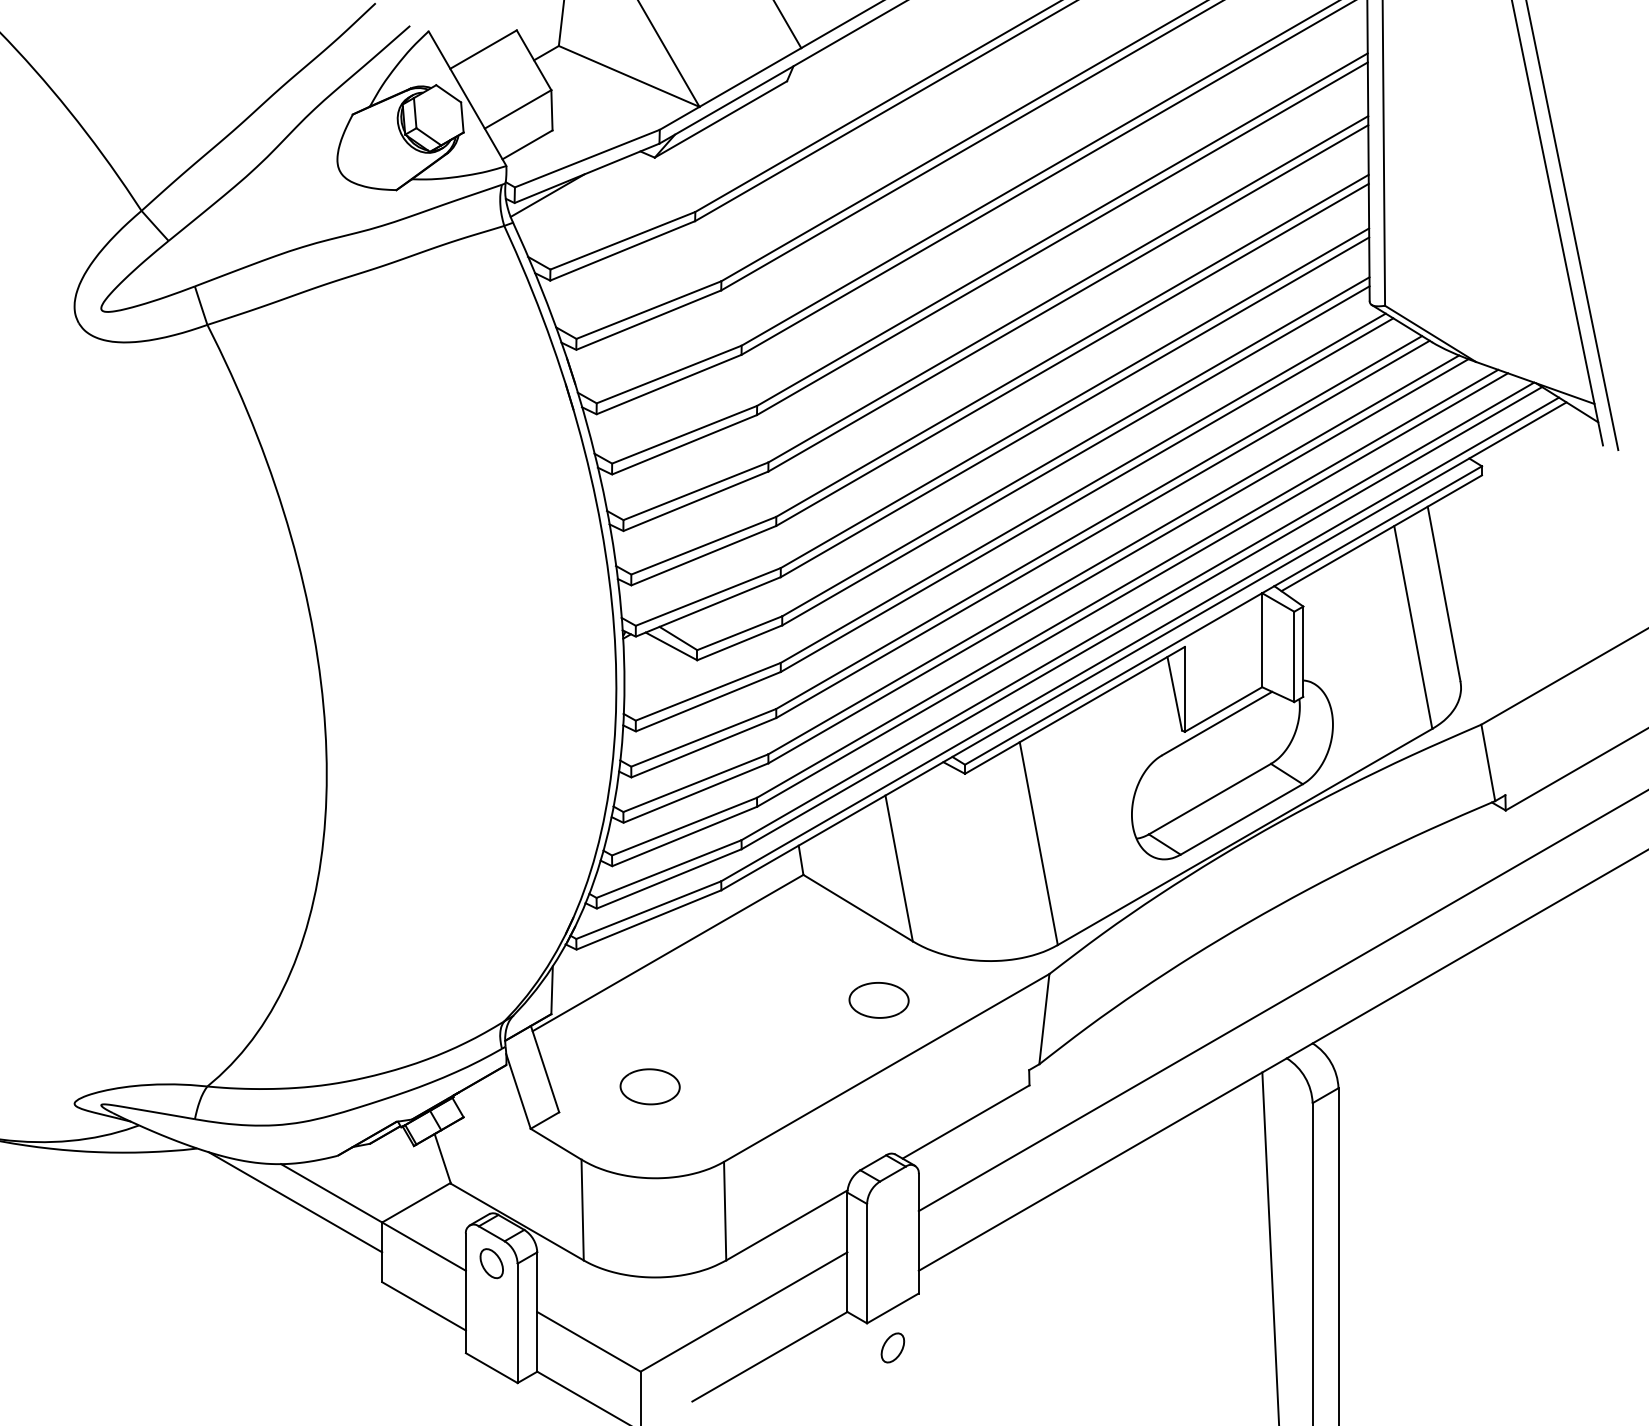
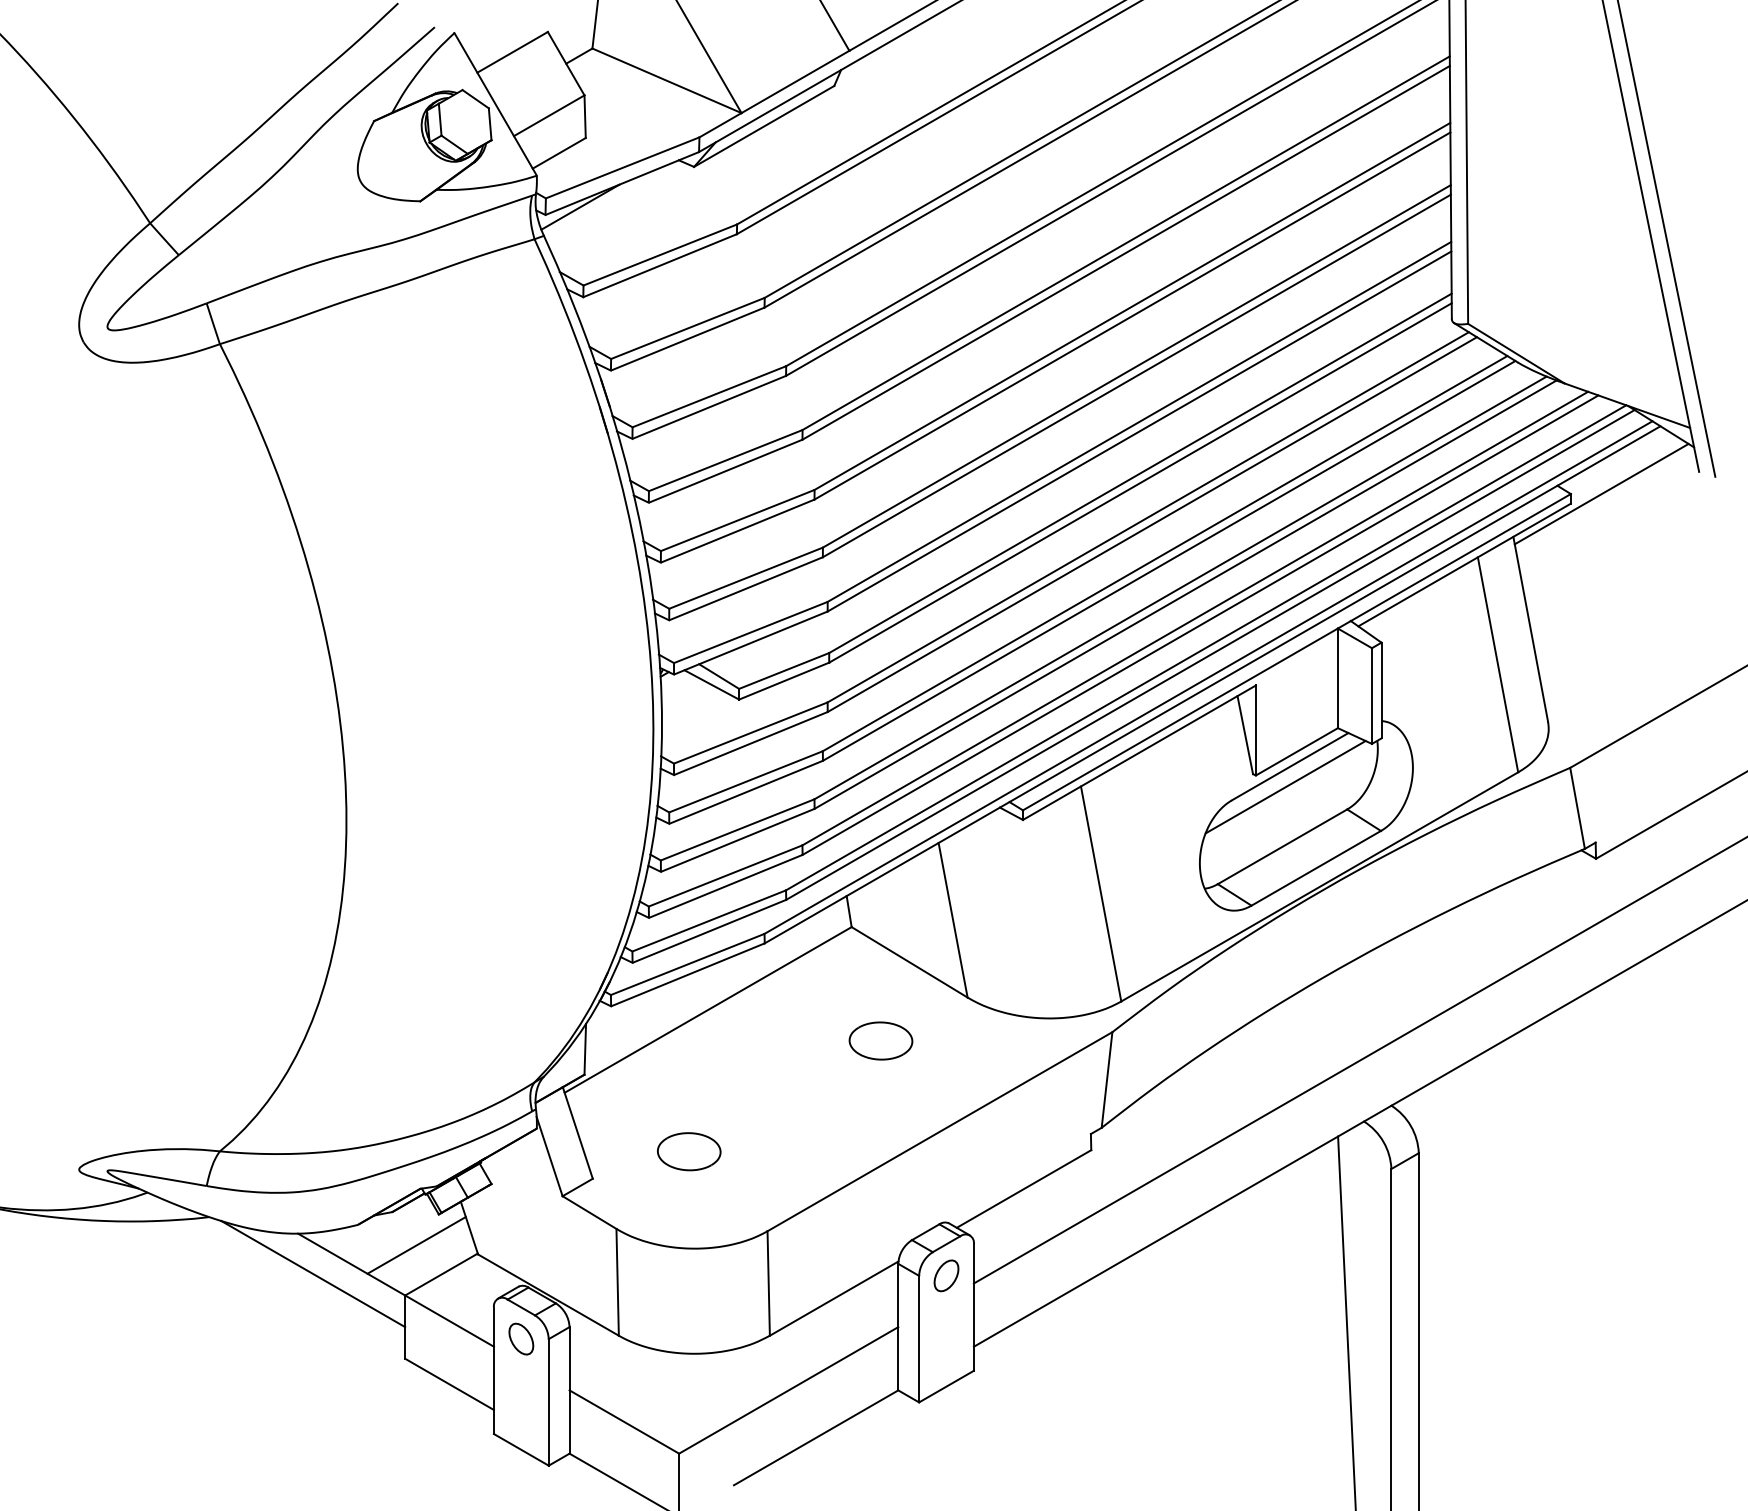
line: (1511, 466) -> (1602, 494), added
line: (1212, 742) -> (1285, 786), added
part: (878, 1000) -> (880, 1041), moved
line: (392, 1174) -> (416, 1244), added
part: (892, 1347) -> (946, 1275), moved

